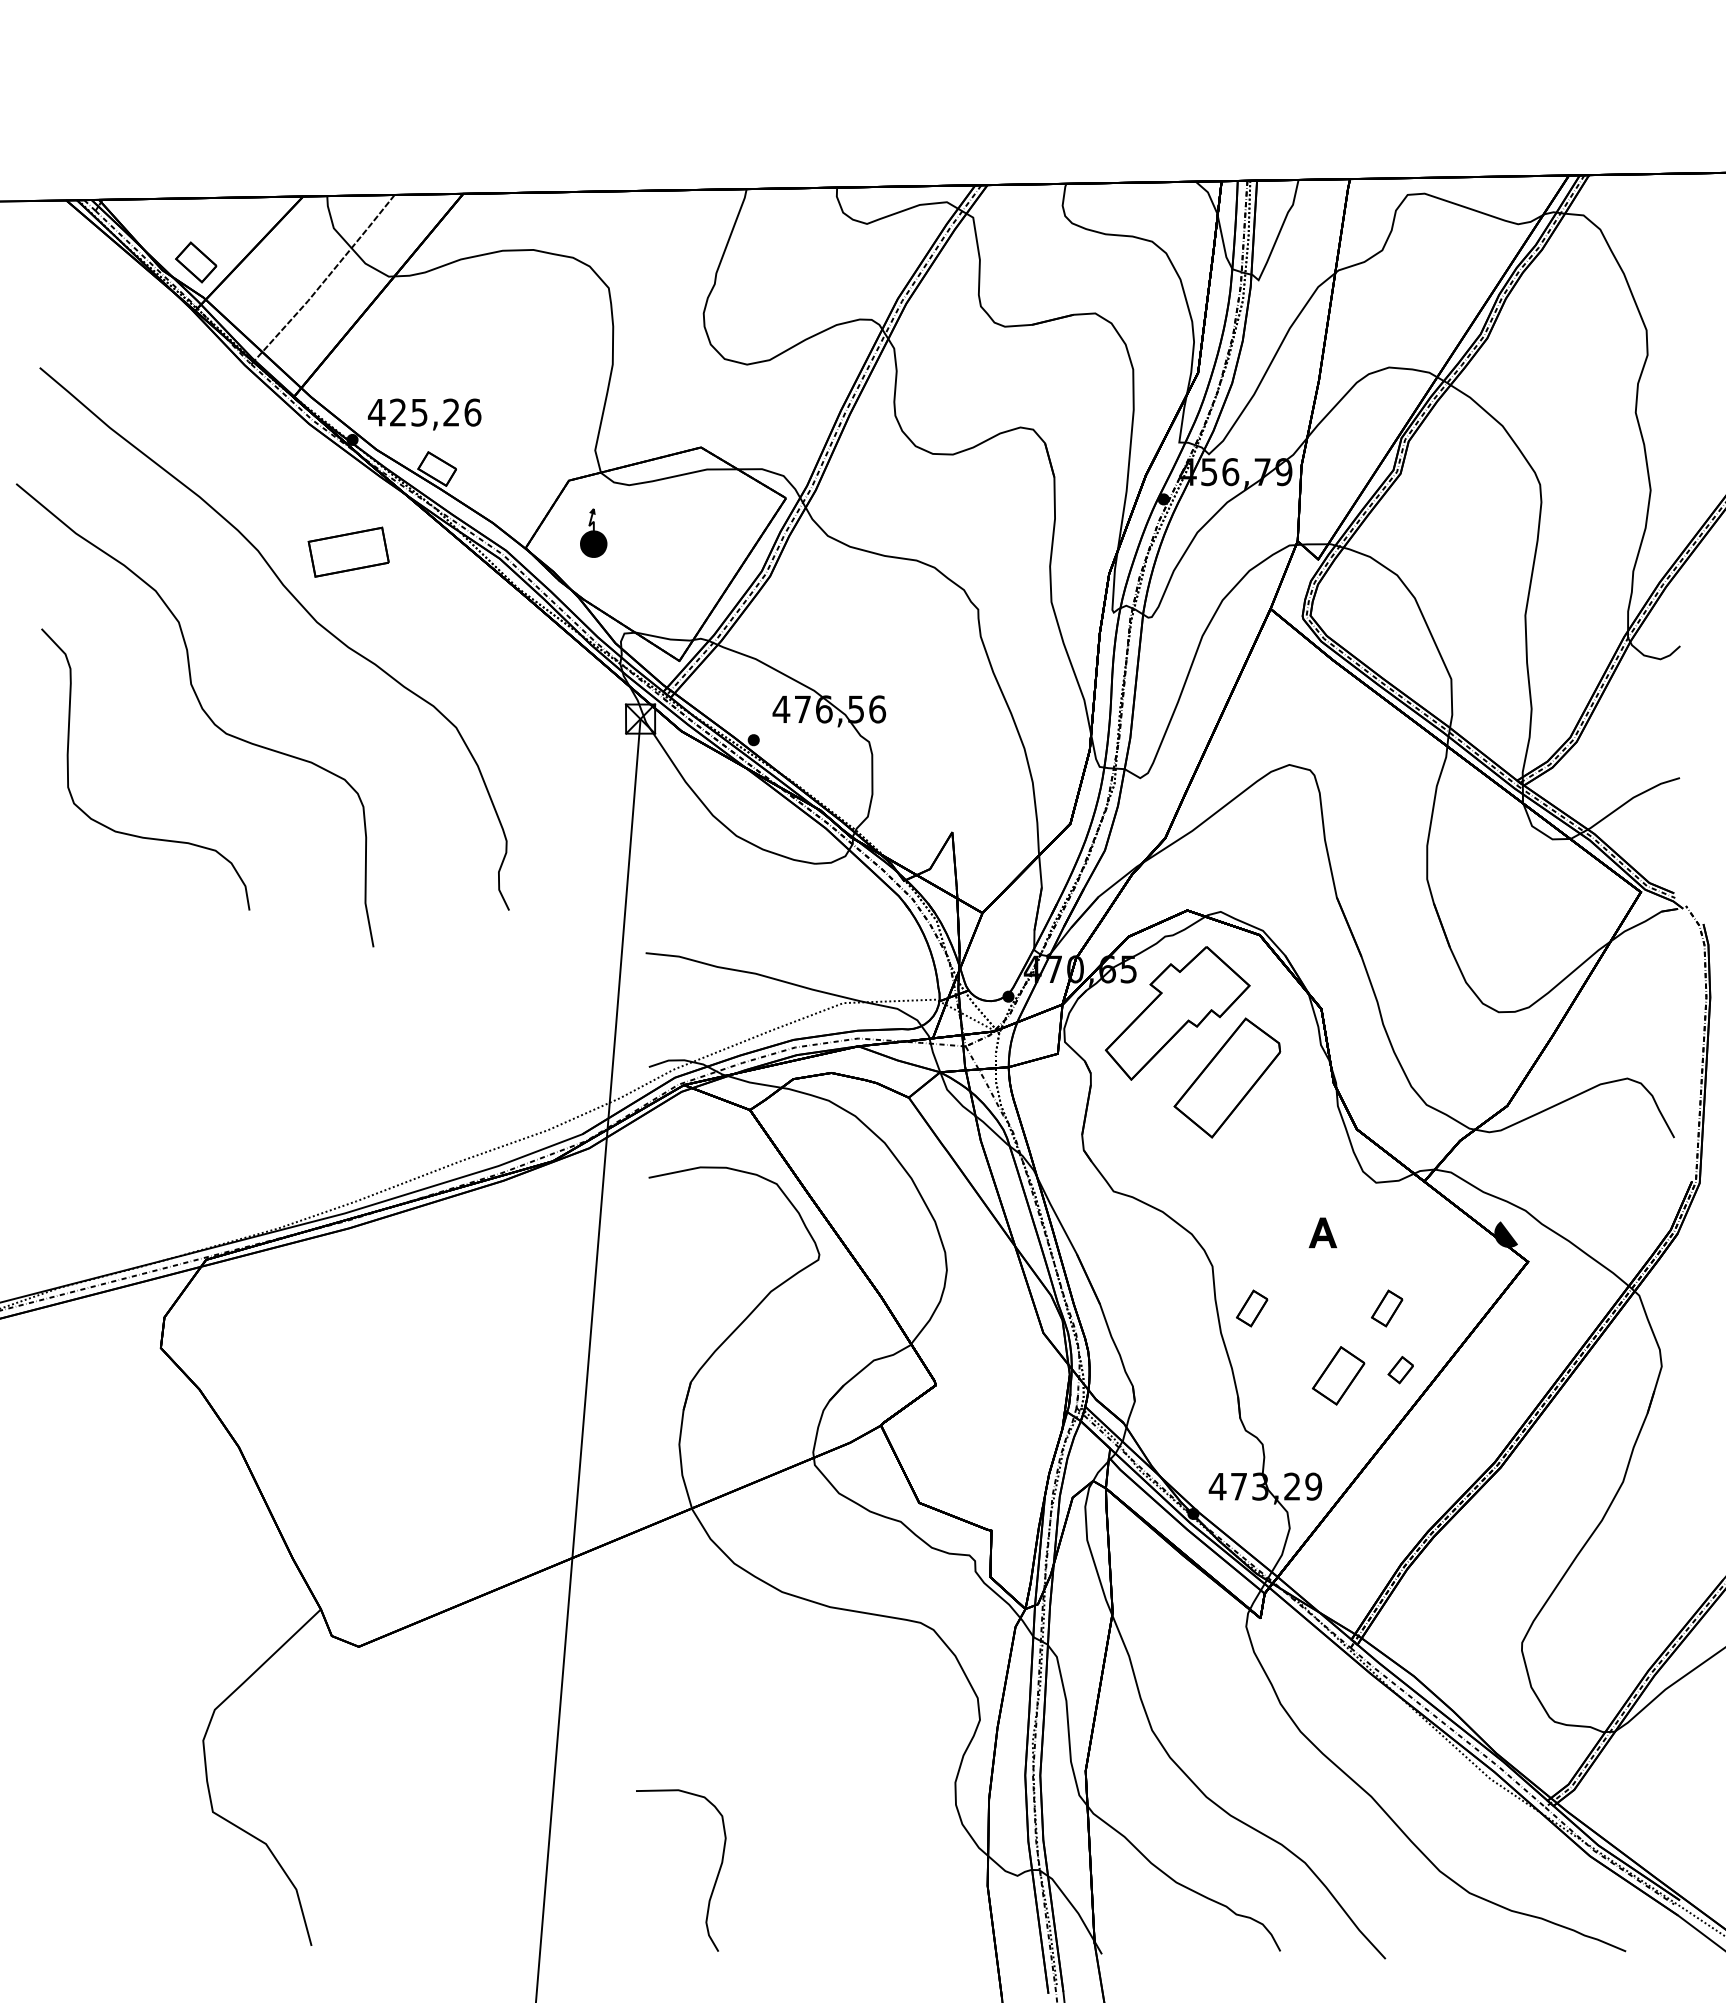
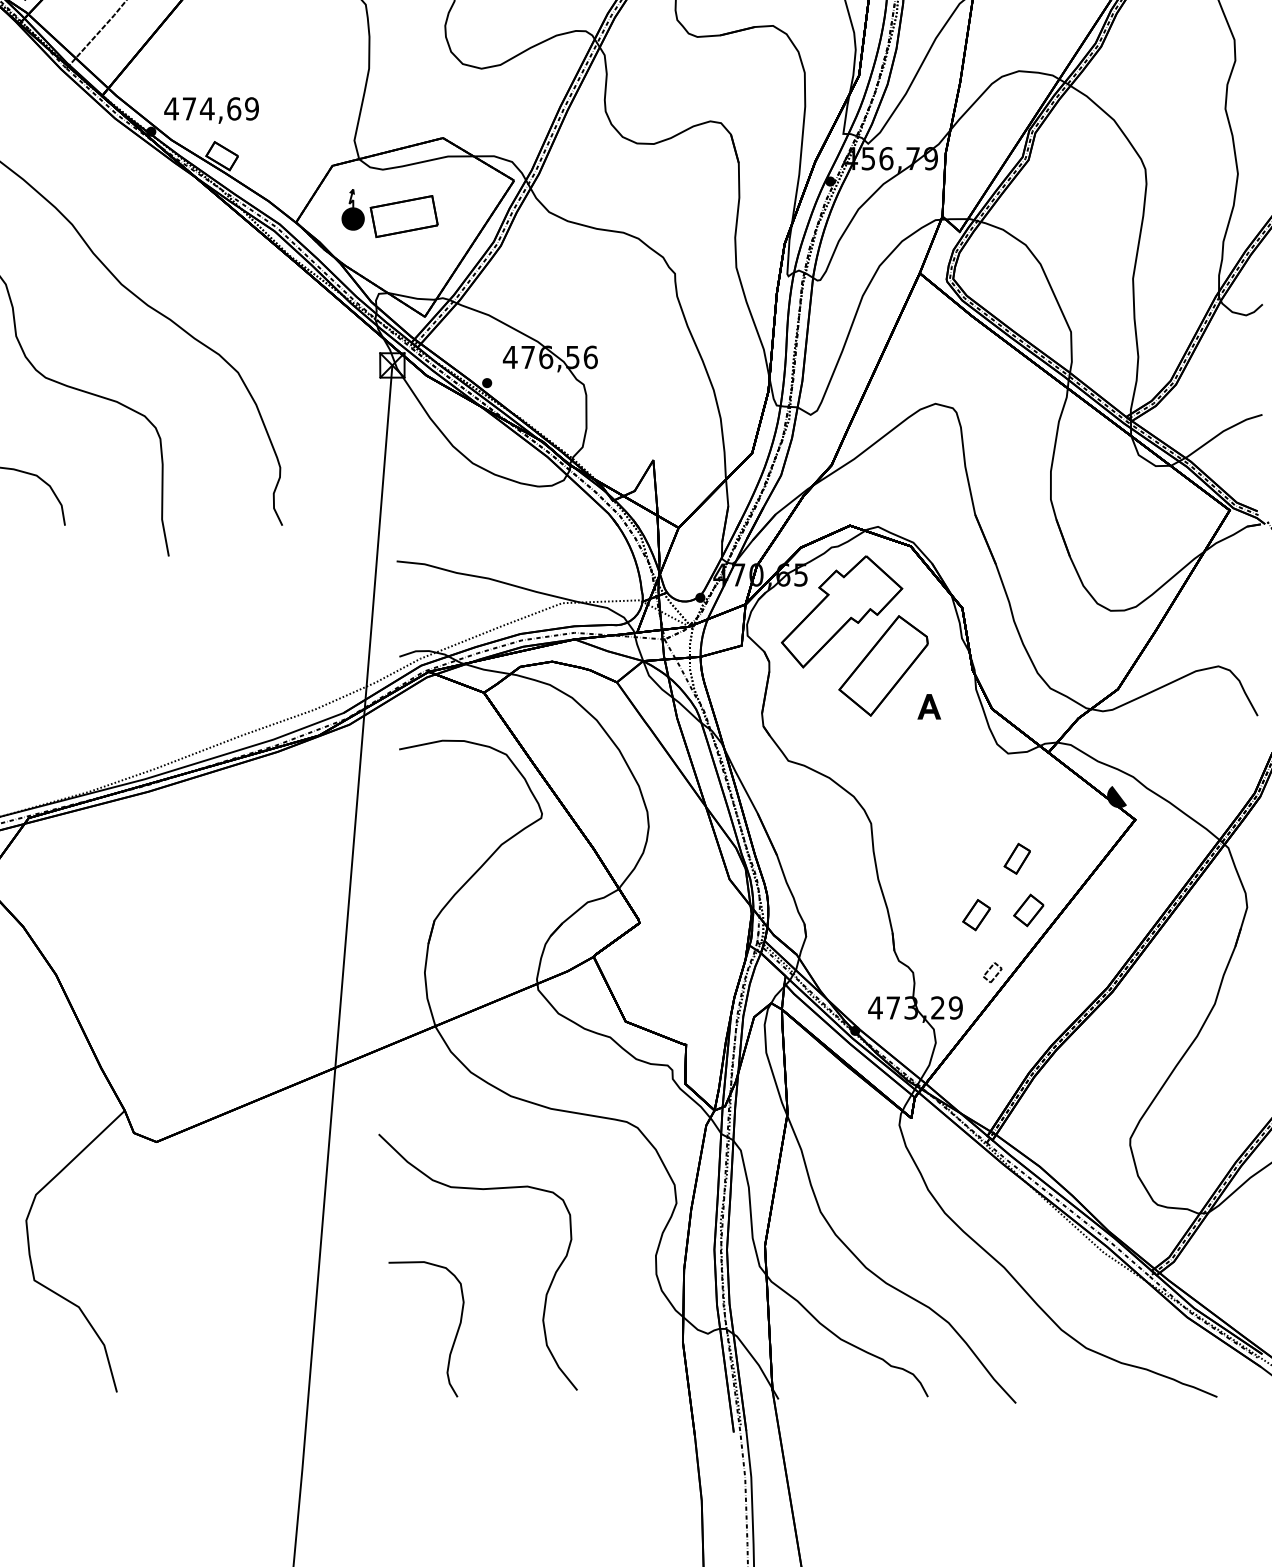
text: (435, 412) -> (220, 108), 425,26 -> 474,69
part: (348, 551) -> (404, 215), moved
part: (1322, 1232) -> (928, 706), moved
part: (1252, 1308) -> (904, 858), removed
part: (1400, 1369) -> (1028, 909), size x1.43
part: (1338, 1375) -> (976, 914), size x0.62
part: (1357, 1444) -> (992, 972), added
curve: (742, 1703) -> (477, 1189), added

